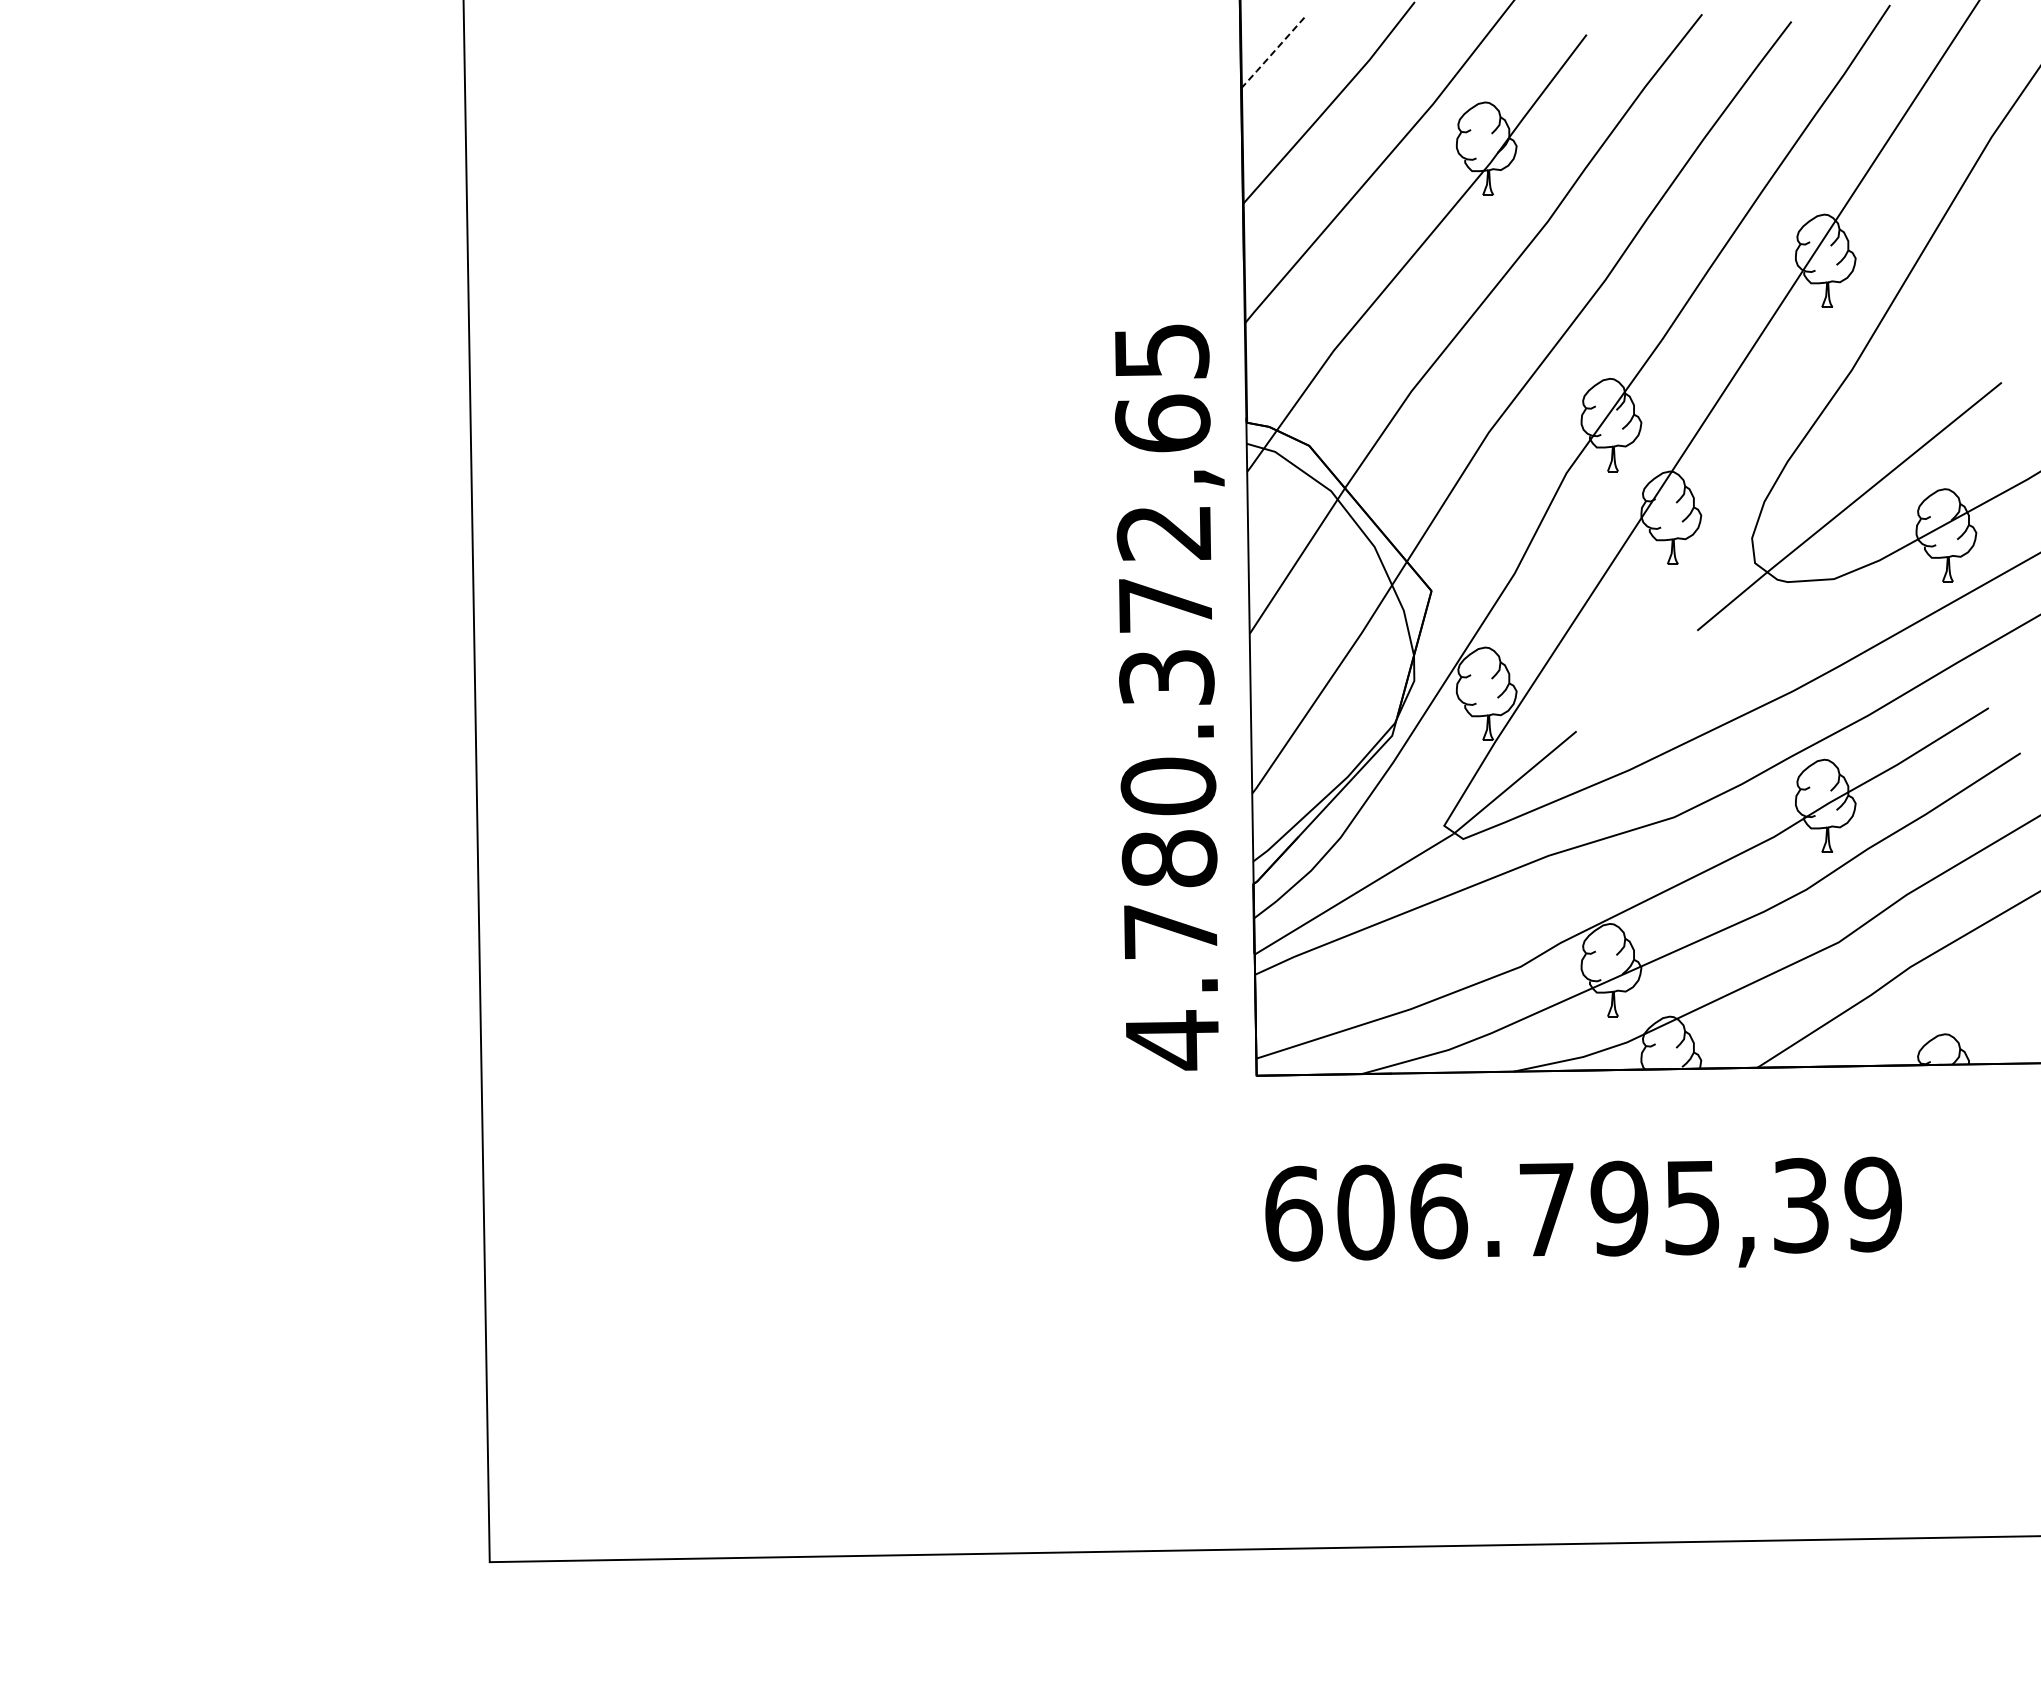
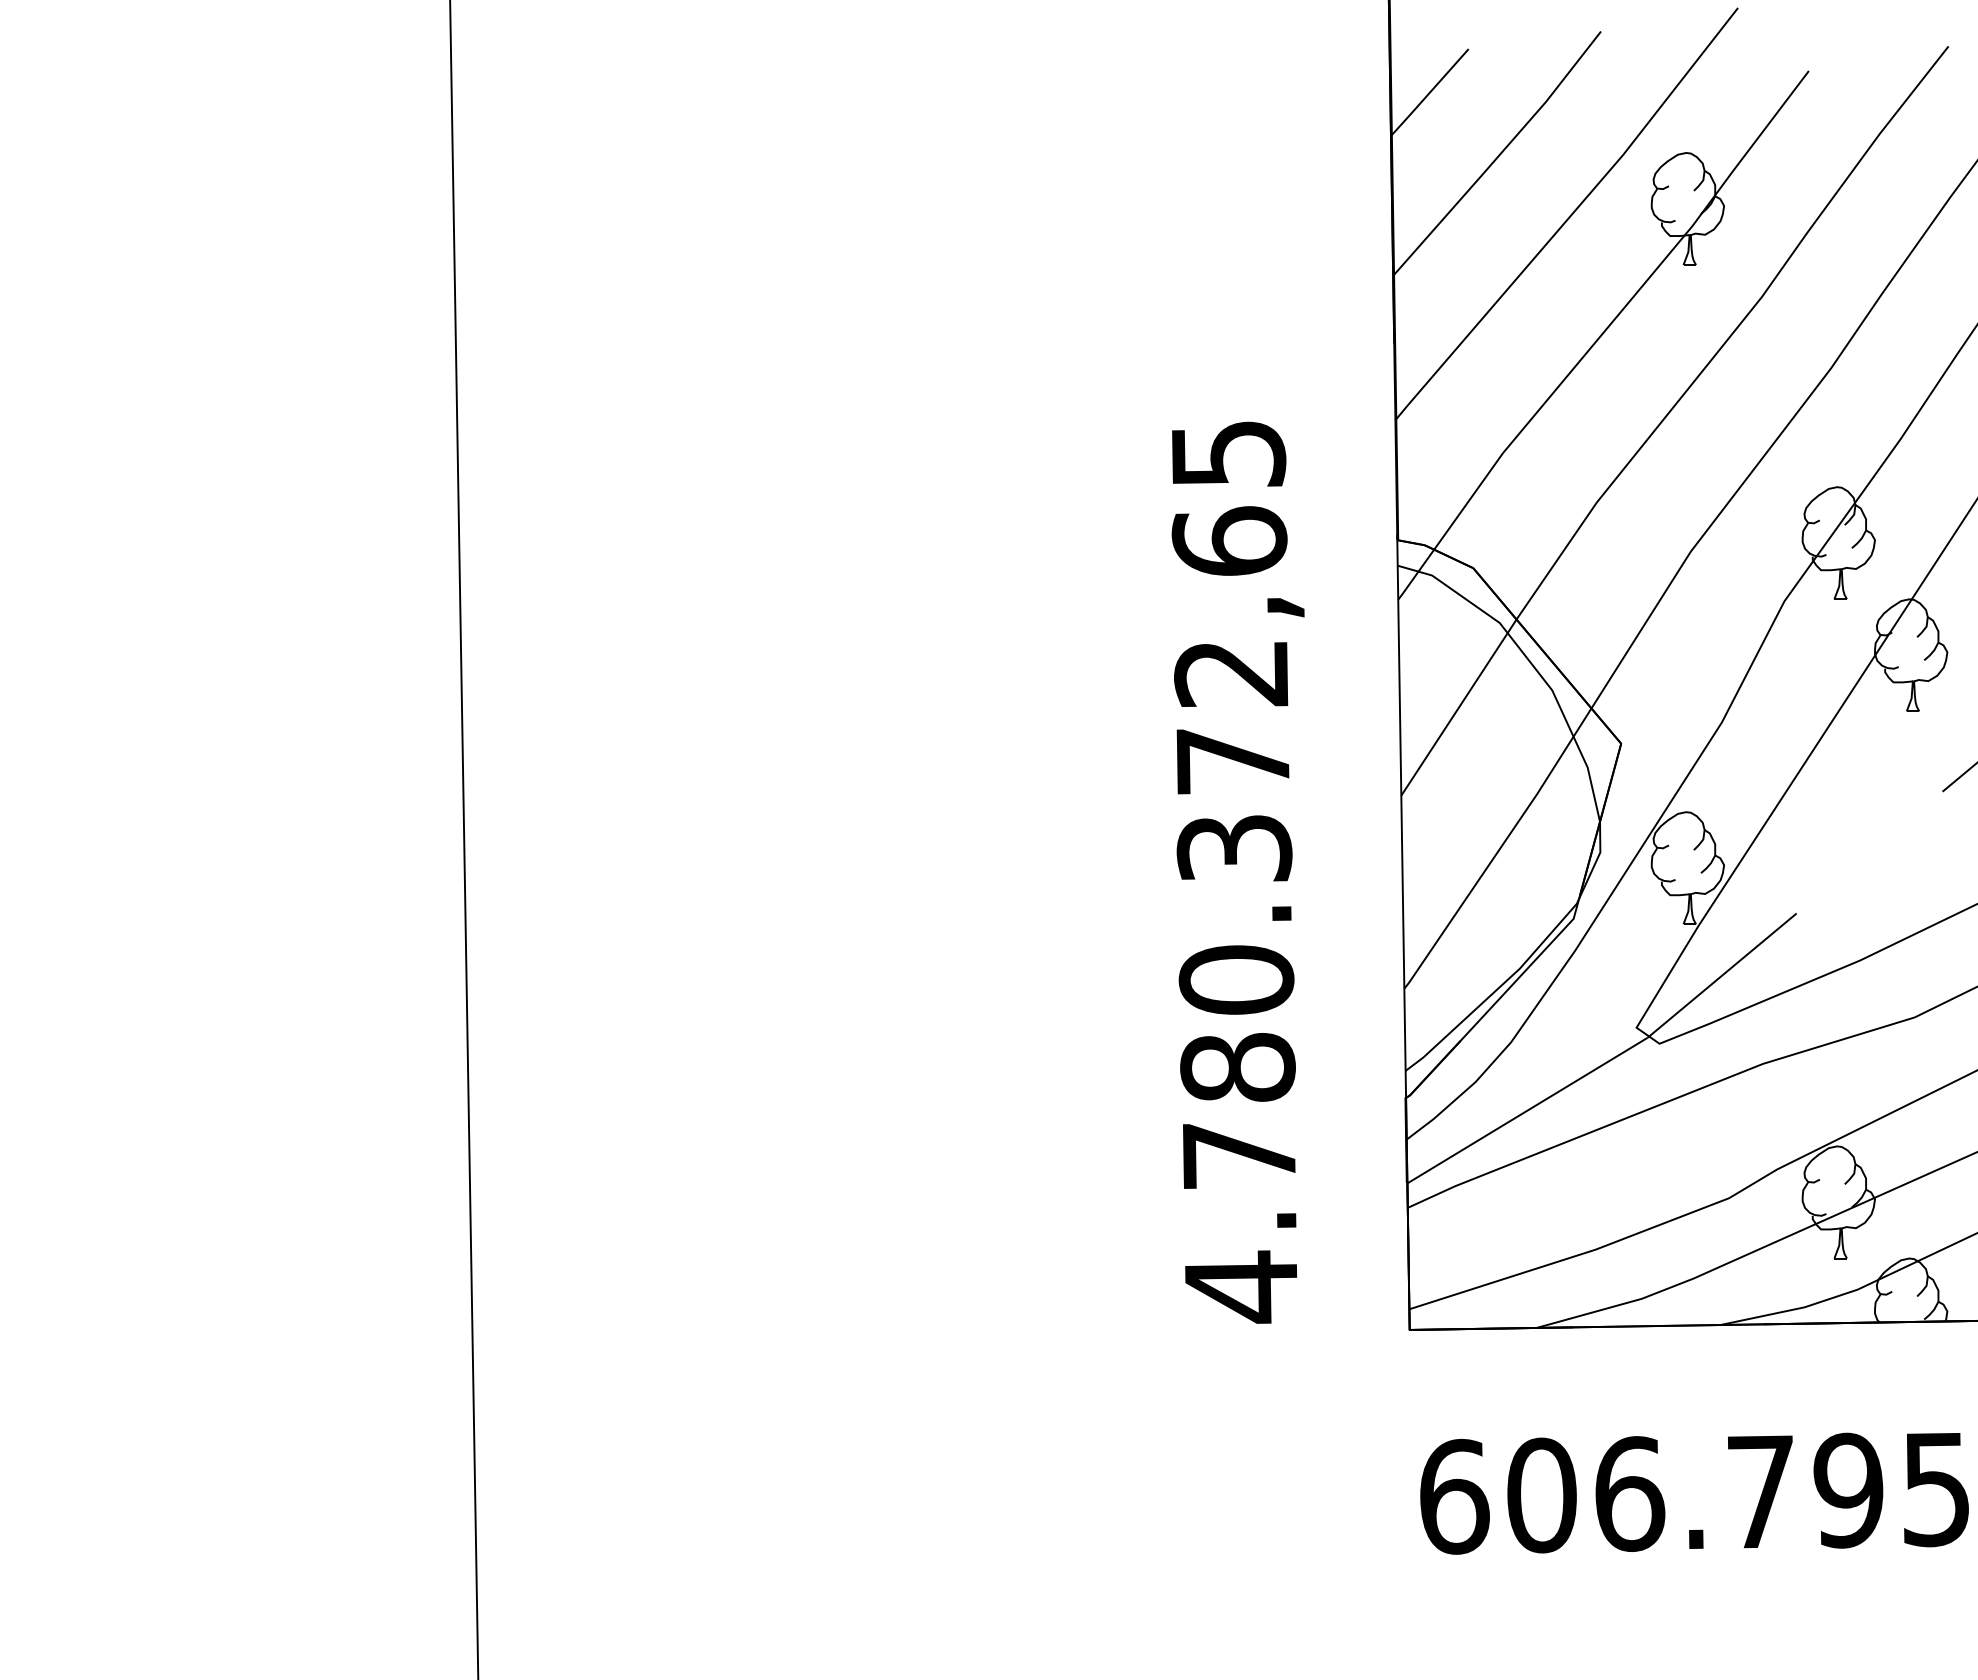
line: (1272, 53) -> (1428, 93), dashed -> solid
text: (1169, 697) -> (1237, 872), moved

